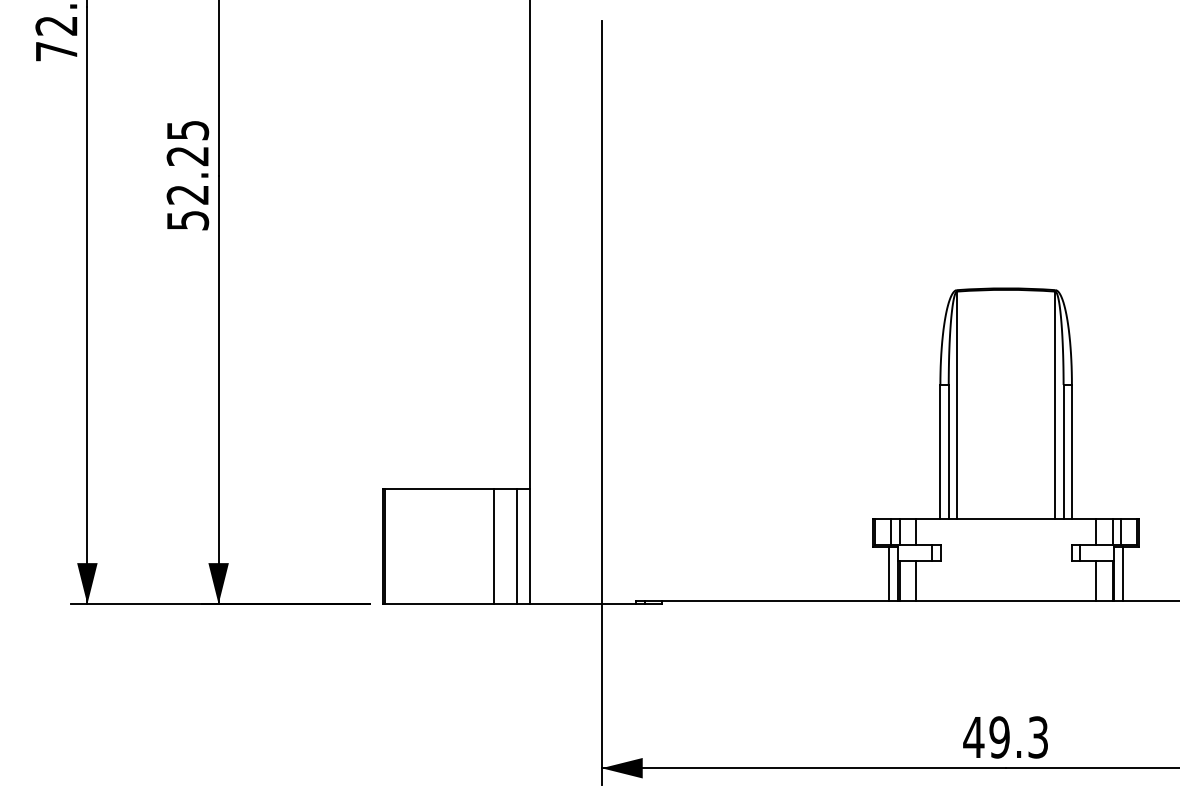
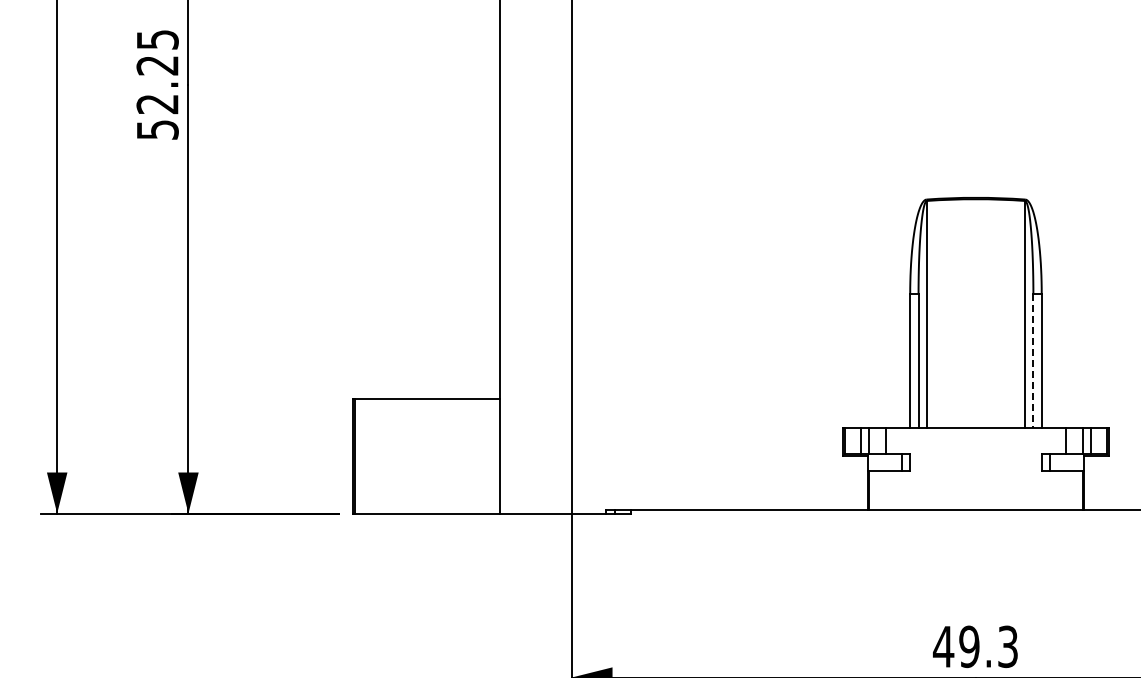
line: (1063, 451) -> (1033, 360), solid -> dashed
line: (494, 546) -> (464, 455), removed
line: (516, 546) -> (486, 455), removed
line: (889, 573) -> (859, 482), removed
line: (1122, 573) -> (1092, 482), removed
line: (915, 580) -> (885, 489), removed
line: (1096, 580) -> (1066, 489), removed

